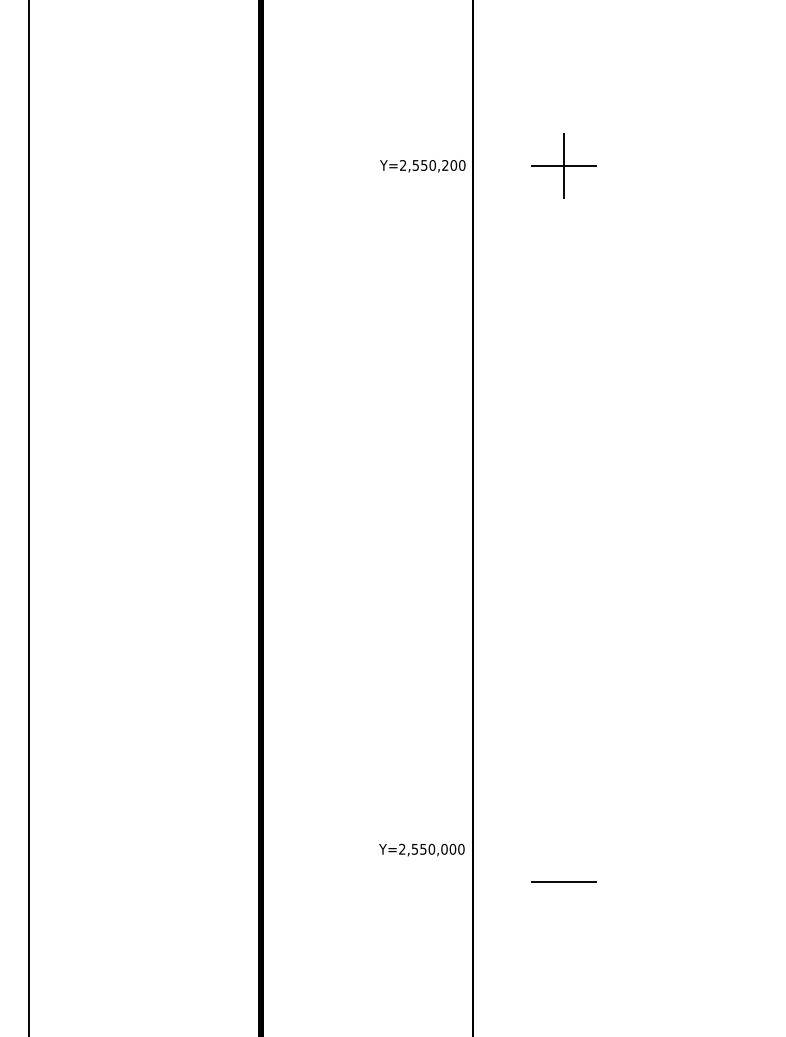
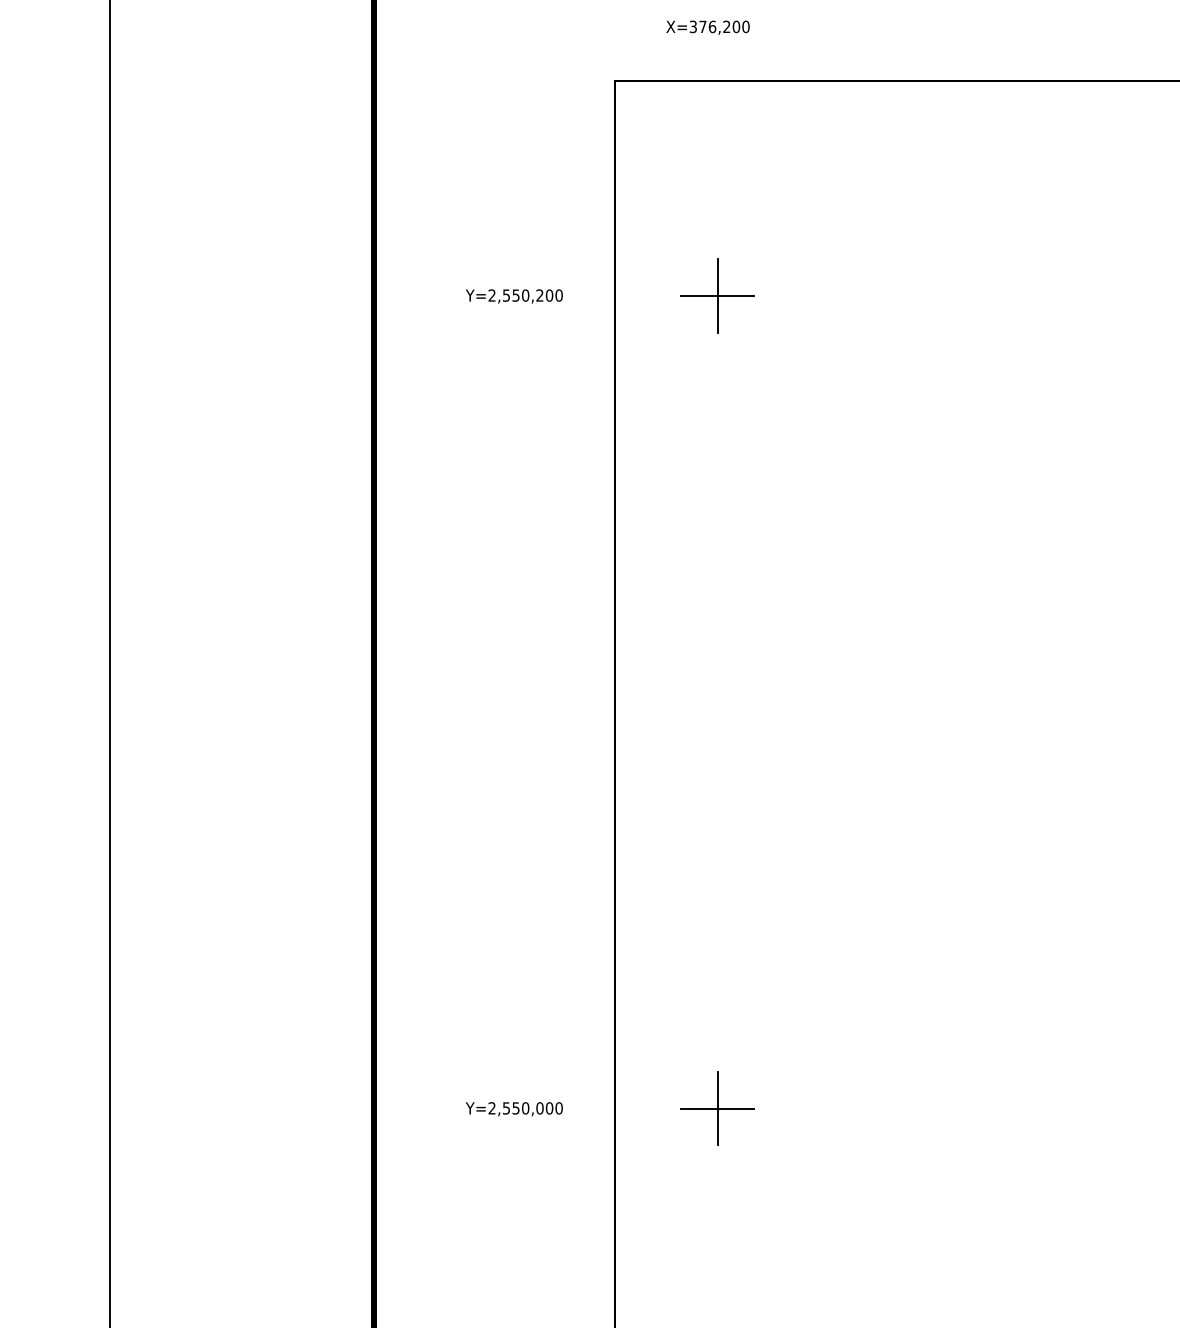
text: (422, 166) -> (513, 296), moved
text: (421, 850) -> (513, 1109), moved
line: (563, 882) -> (717, 1108), added

